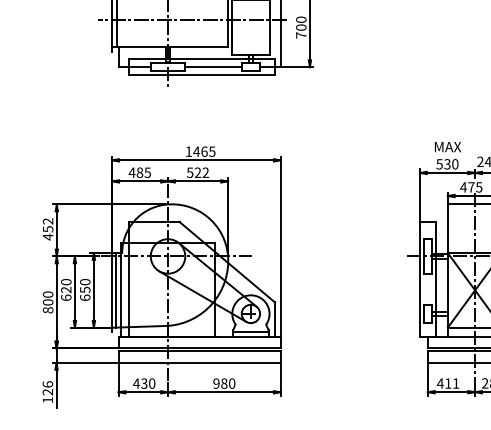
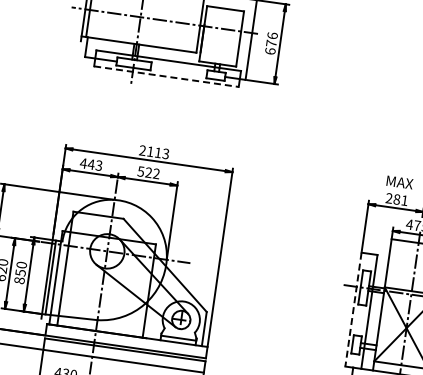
text: (301, 27) -> (271, 43), 700 -> 676
line: (213, 67) -> (178, 70), removed
line: (202, 75) -> (166, 77), solid -> dashed
text: (200, 151) -> (154, 152), 1465 -> 2113
text: (447, 164) -> (396, 199), 530 -> 281
text: (143, 172) -> (94, 164), 485 -> 443
line: (419, 279) -> (353, 309), solid -> dashed
text: (85, 297) -> (19, 280), 650 -> 850

